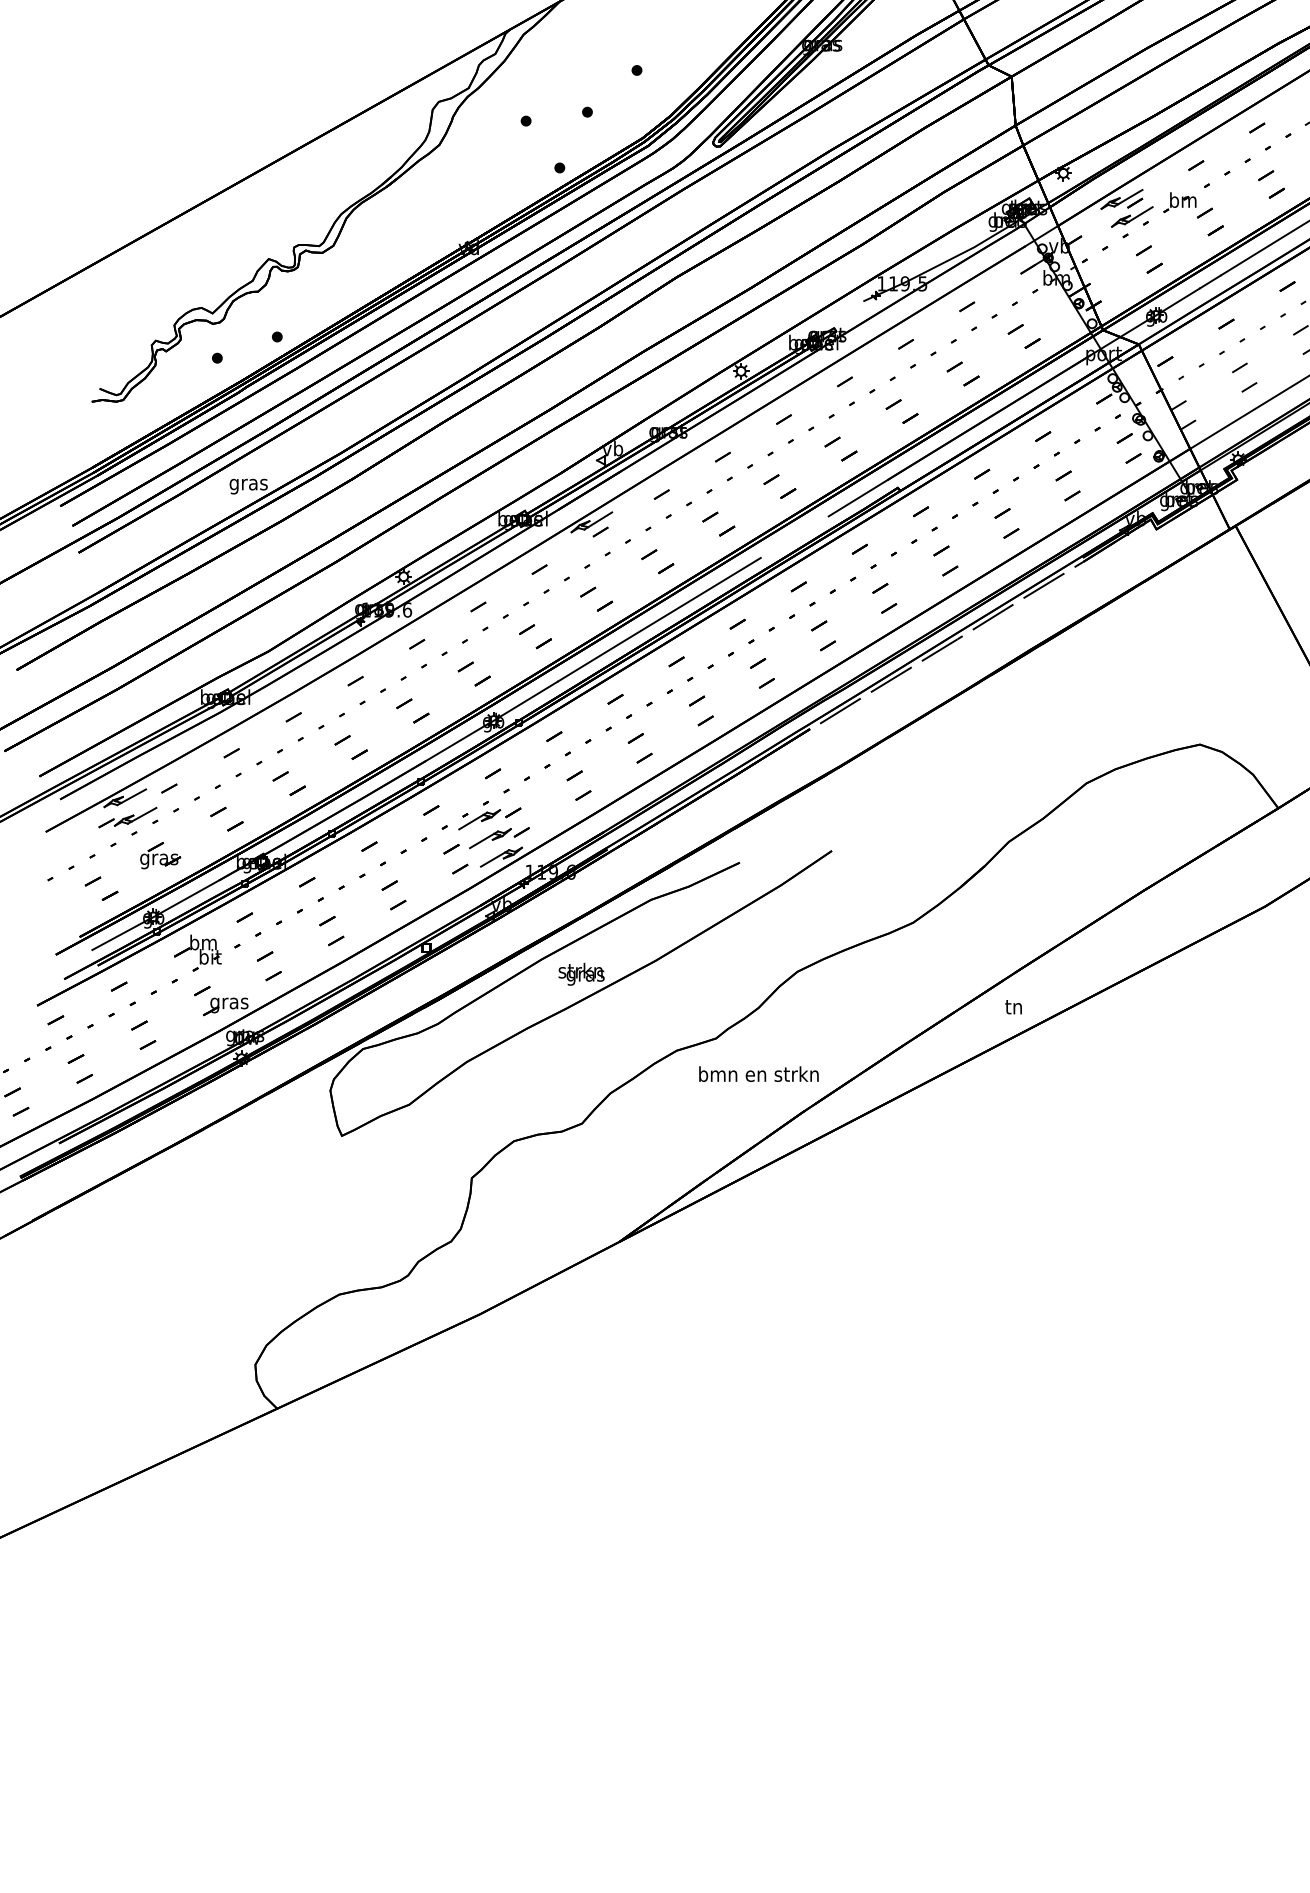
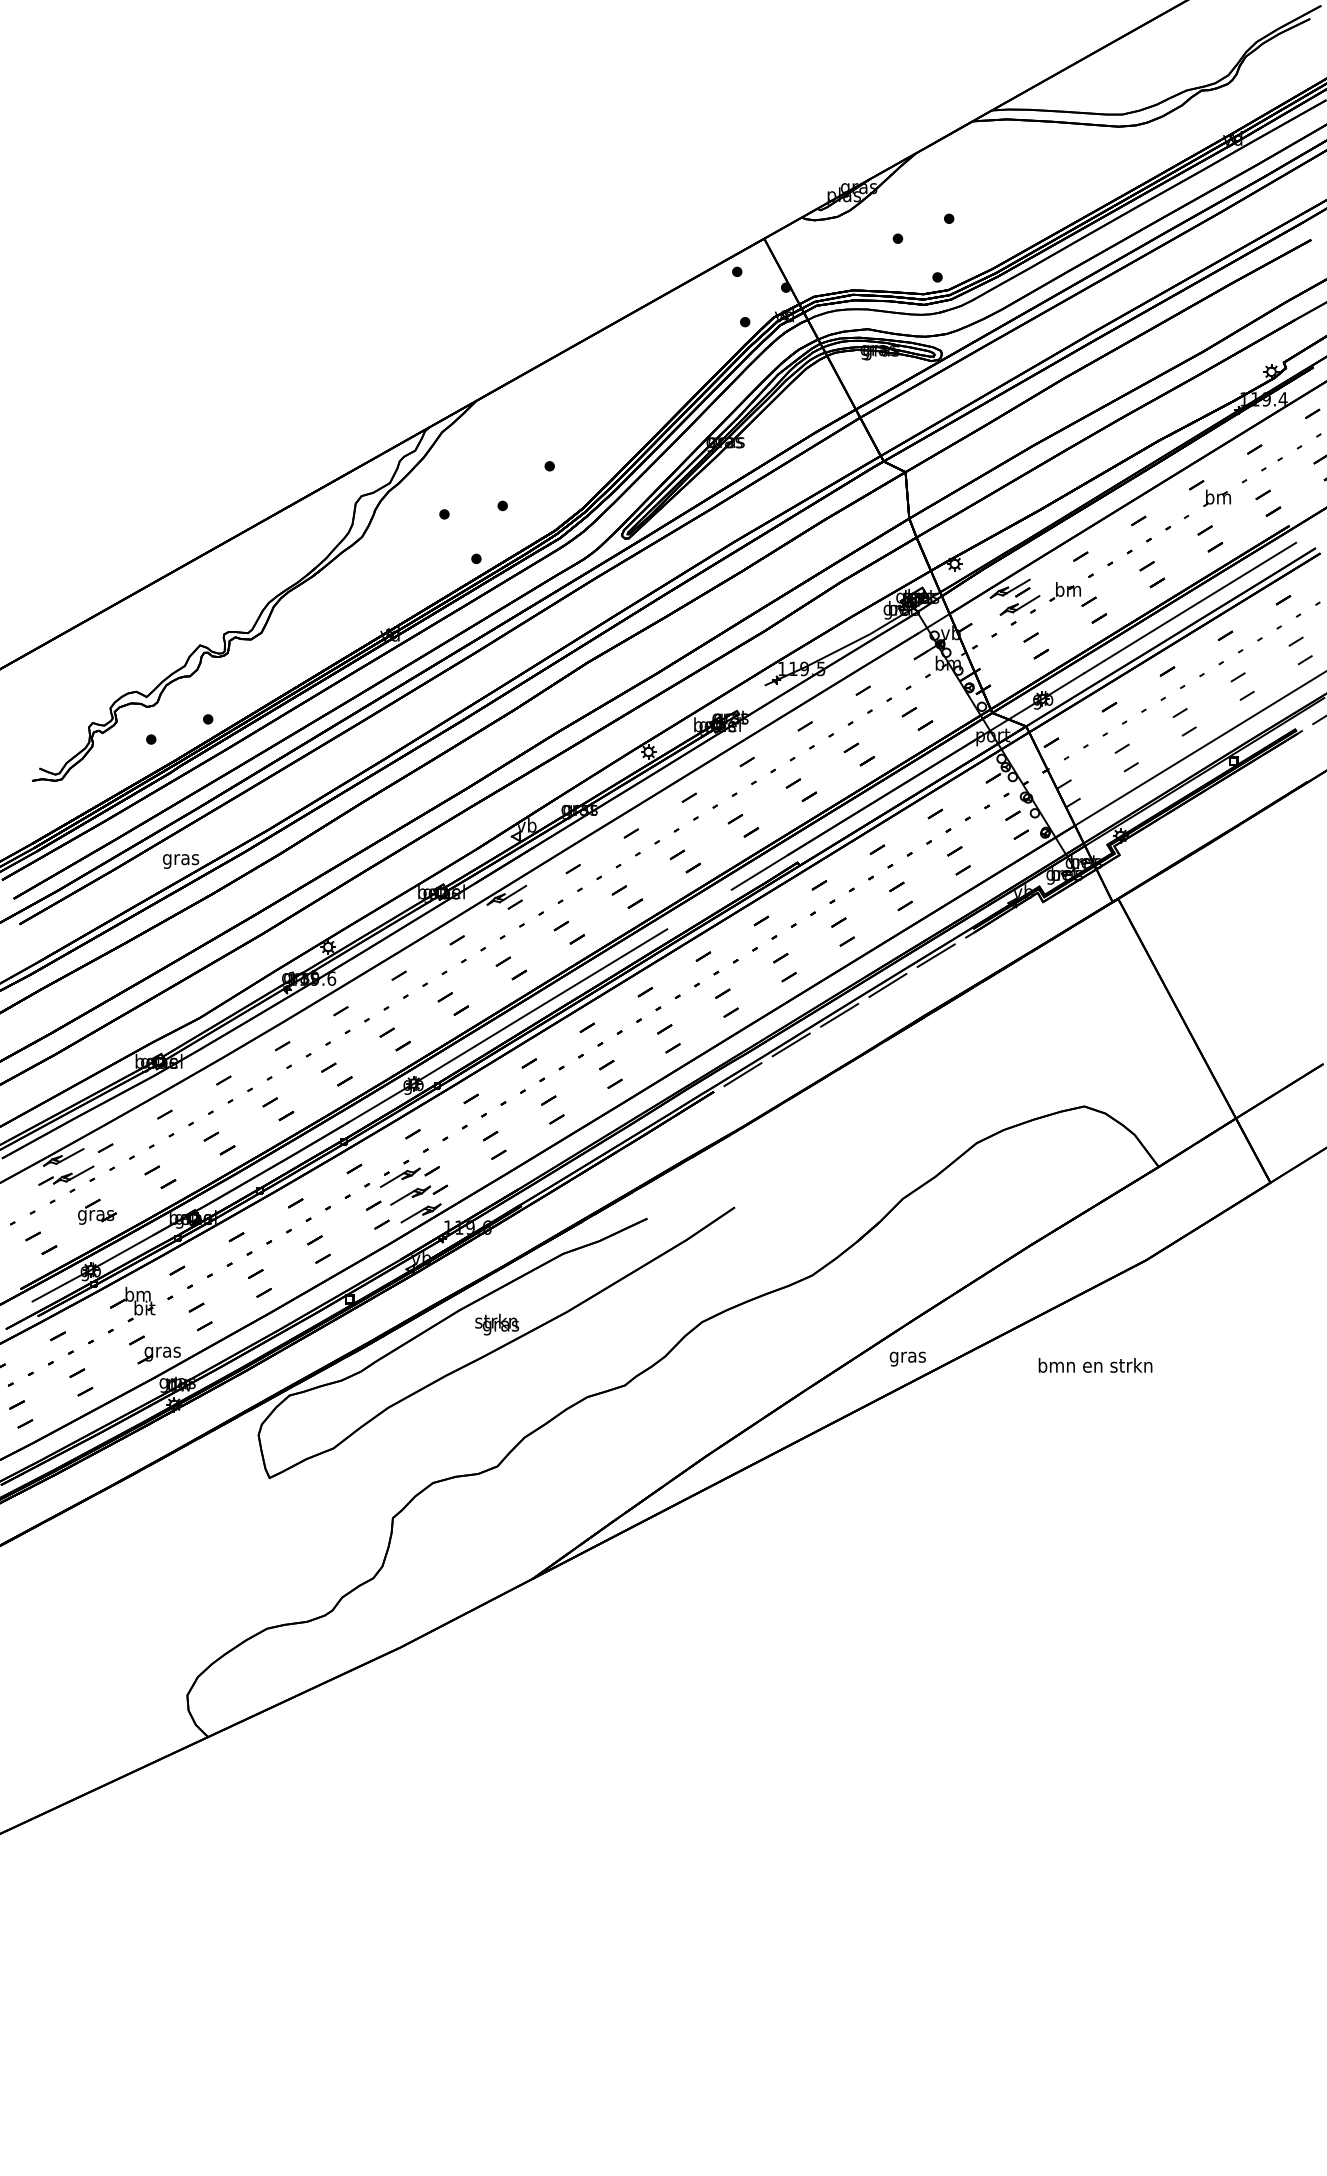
text: (1013, 1008) -> (907, 1357), tn -> gras
text: (758, 1074) -> (1095, 1365), moved

